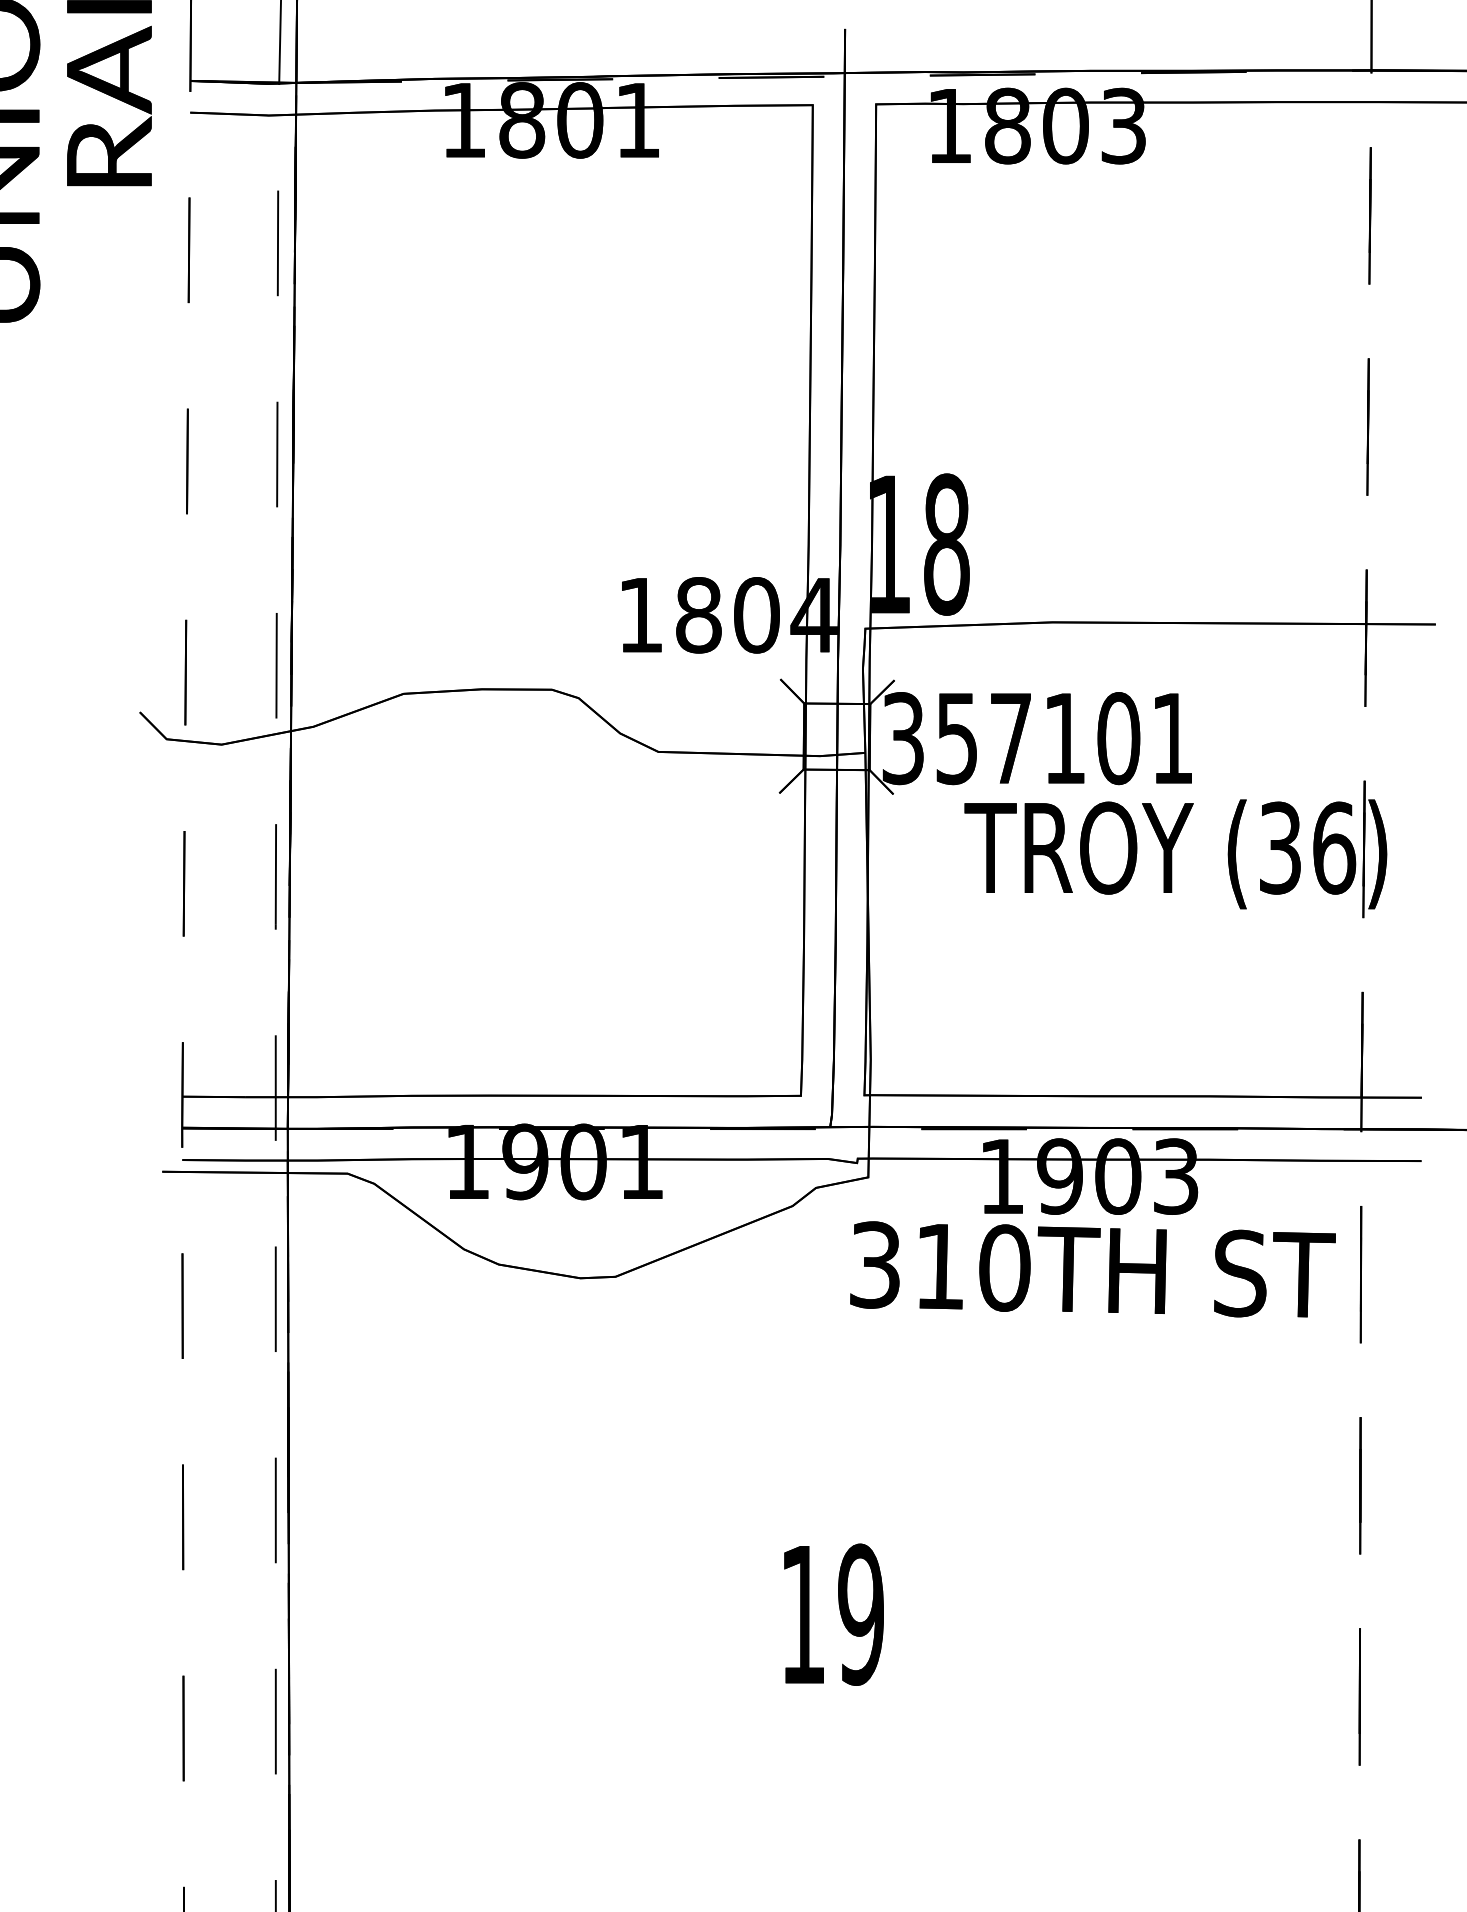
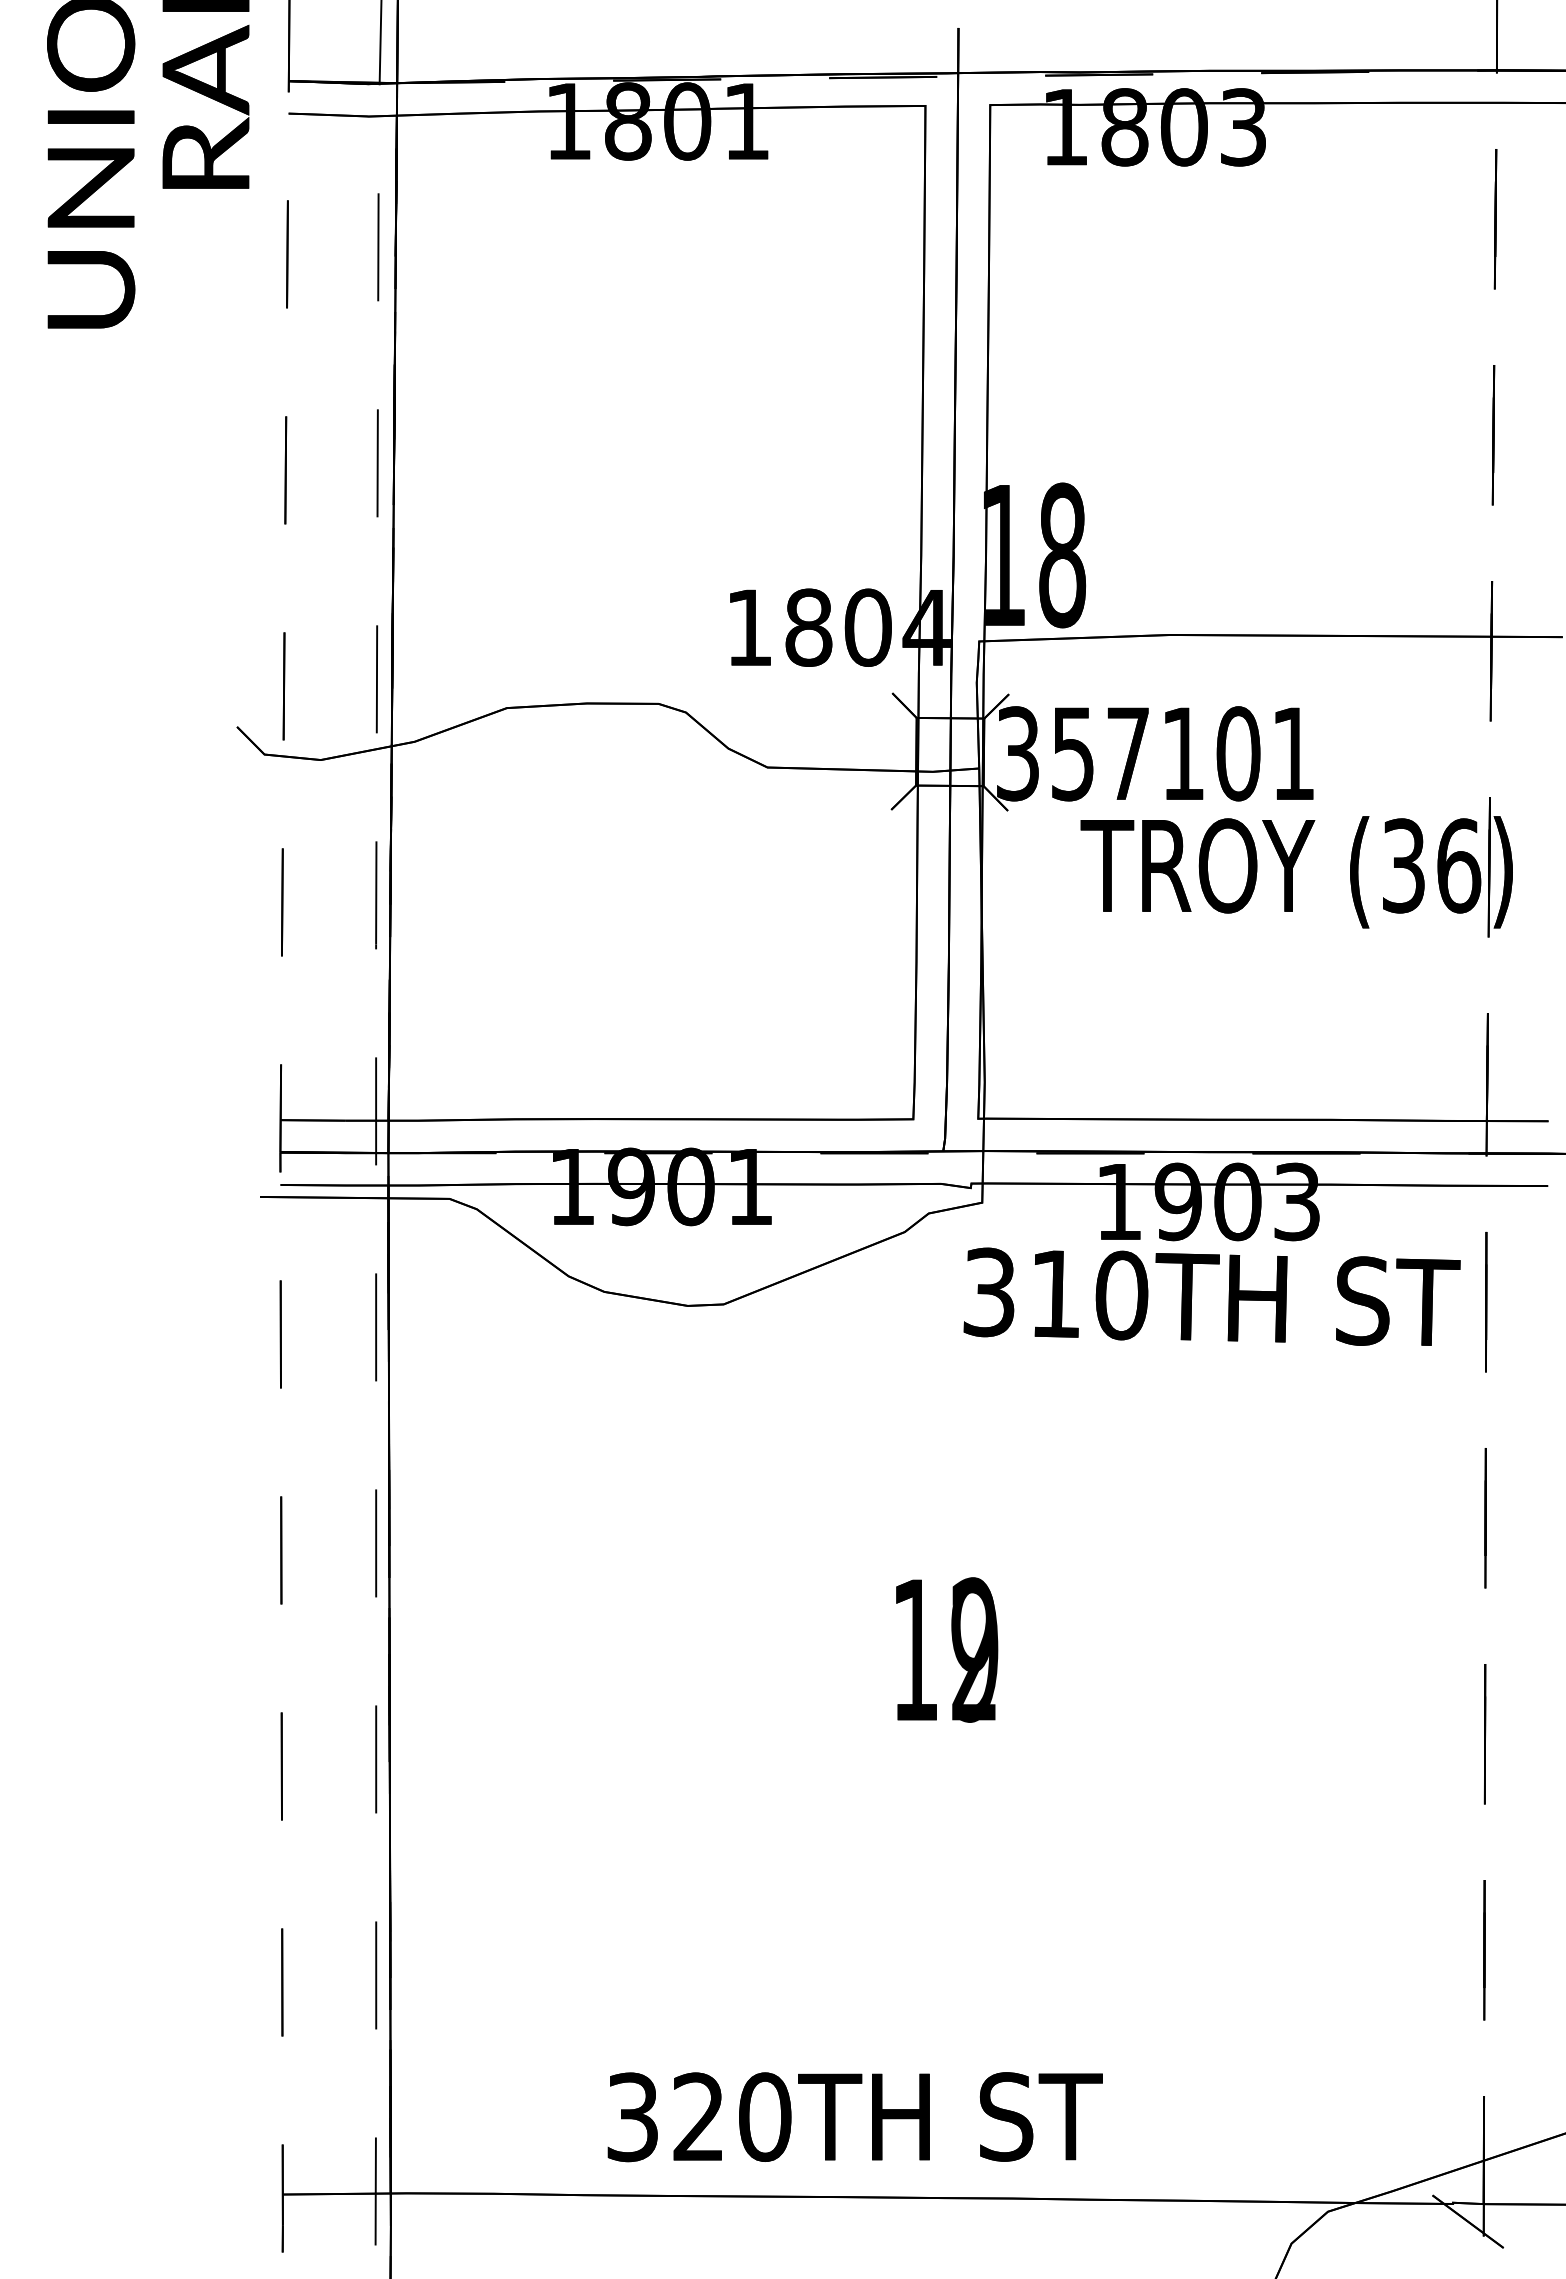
text: (860, 1614) -> (974, 1649), 19 -> 12

